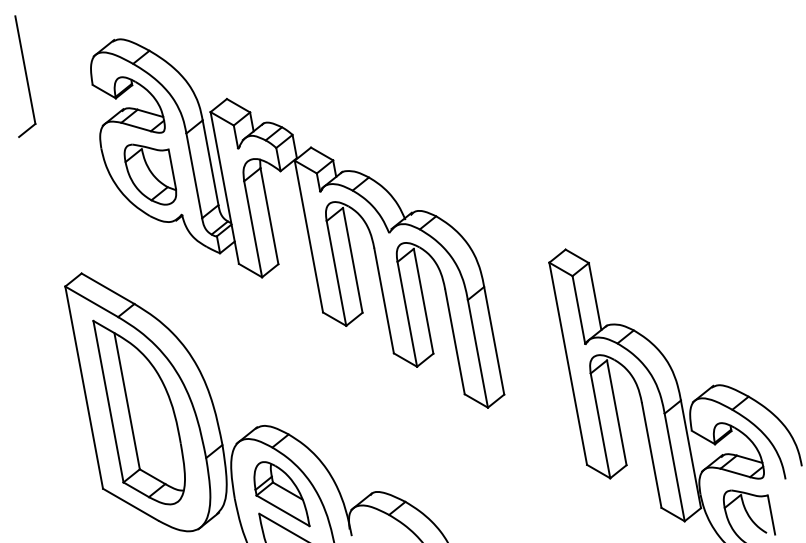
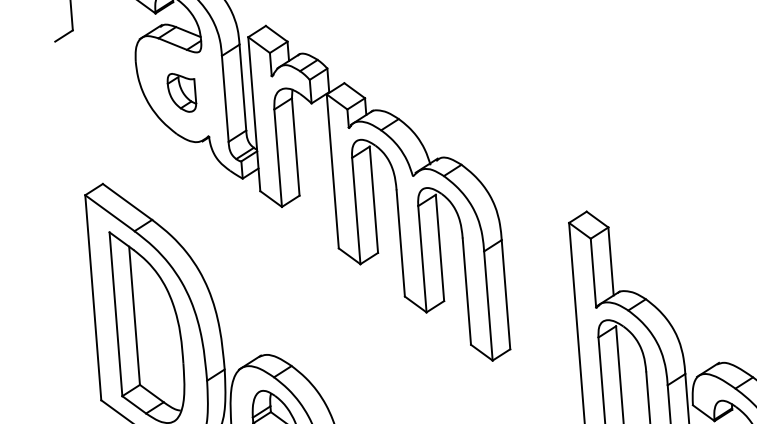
part: (150, 174) -> (181, 92), size x0.6

